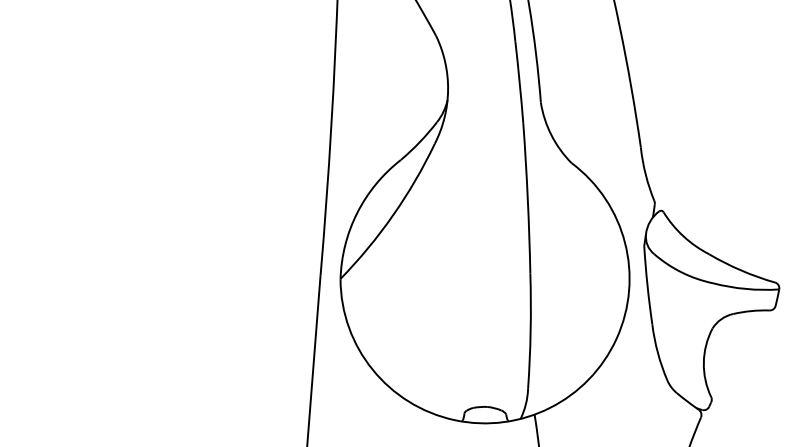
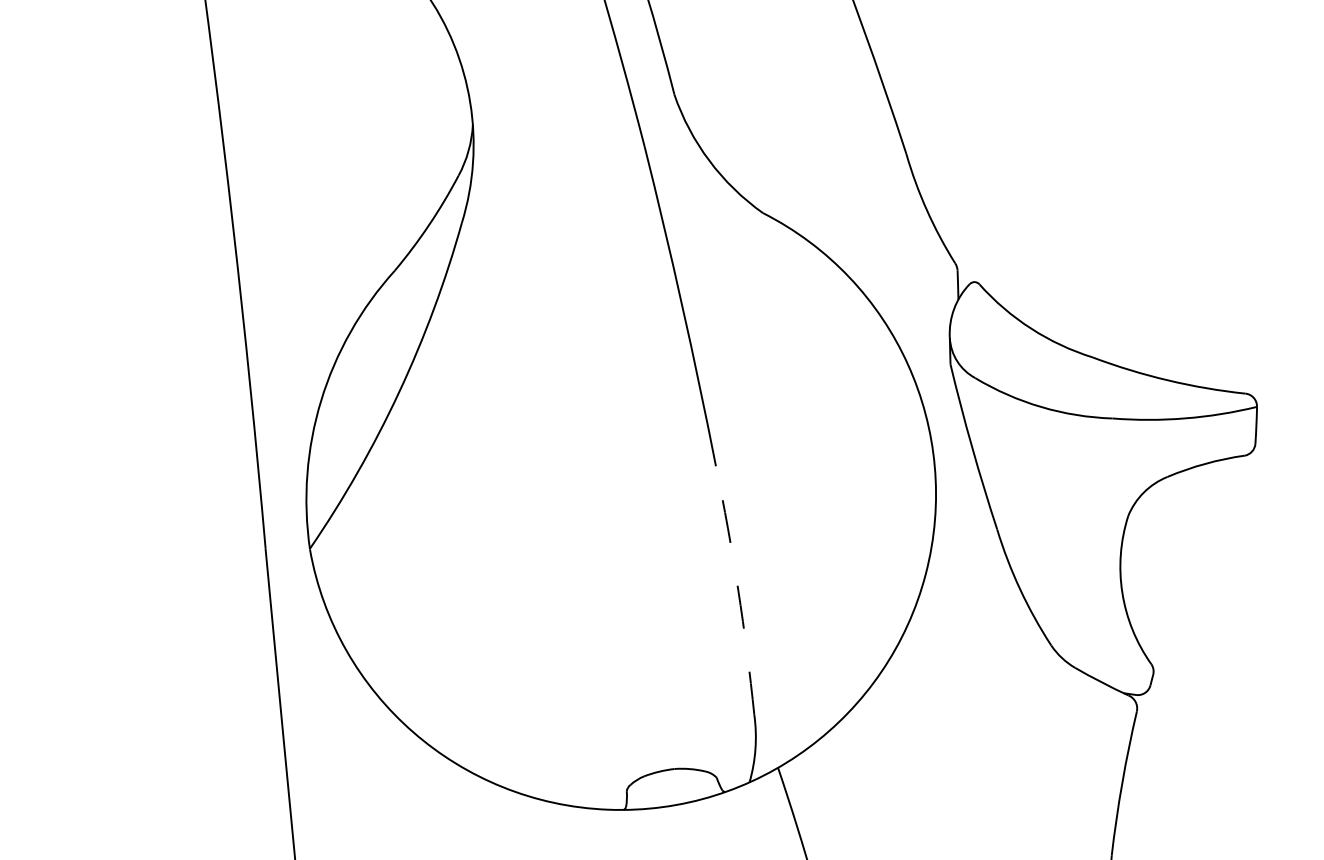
arc: (530, 331) -> (738, 590), solid -> dashed

